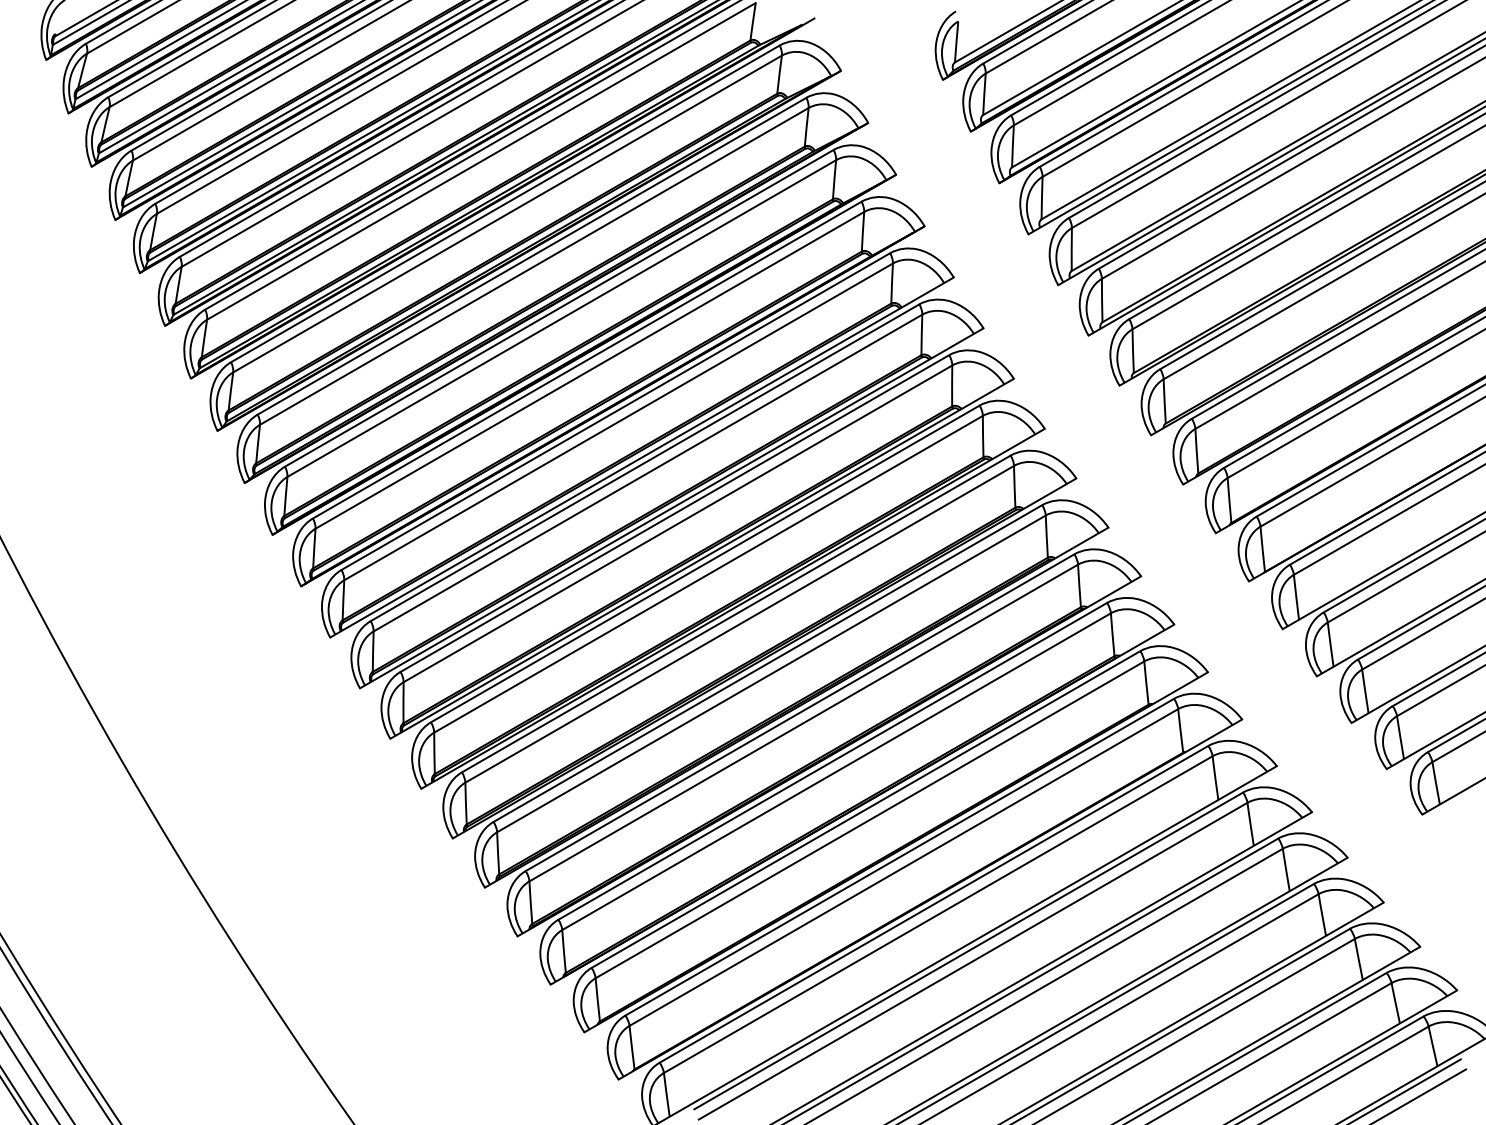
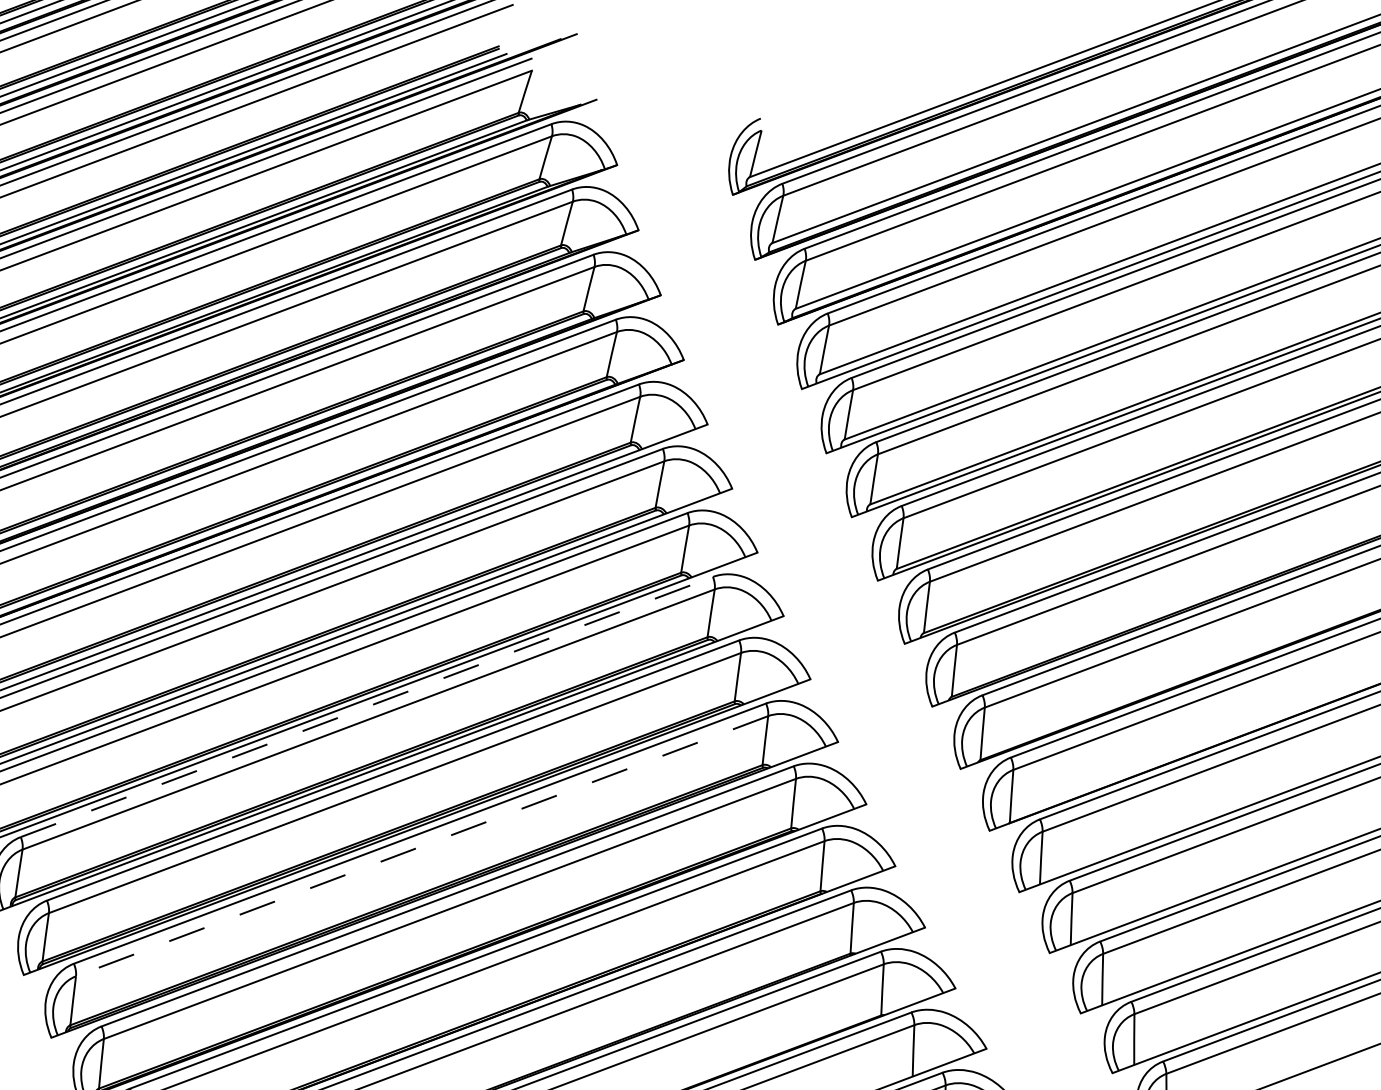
line: (705, 563) -> (367, 706), solid -> dashed
line: (771, 673) -> (422, 845), solid -> dashed

